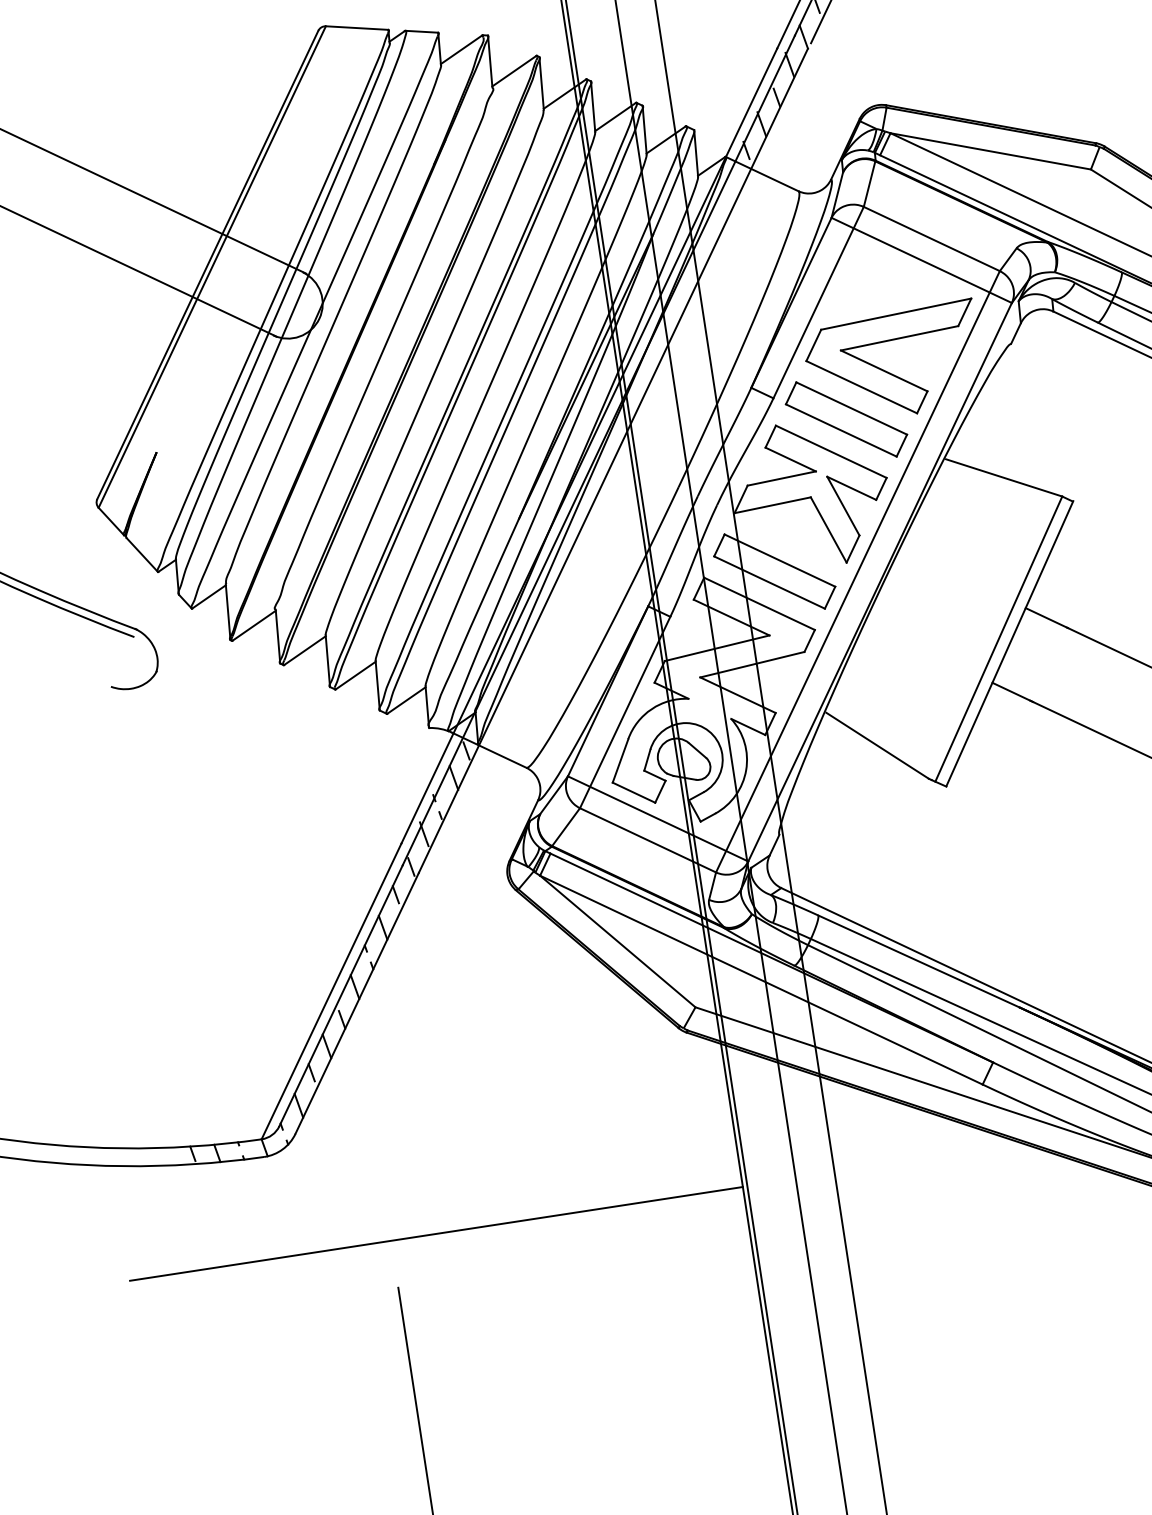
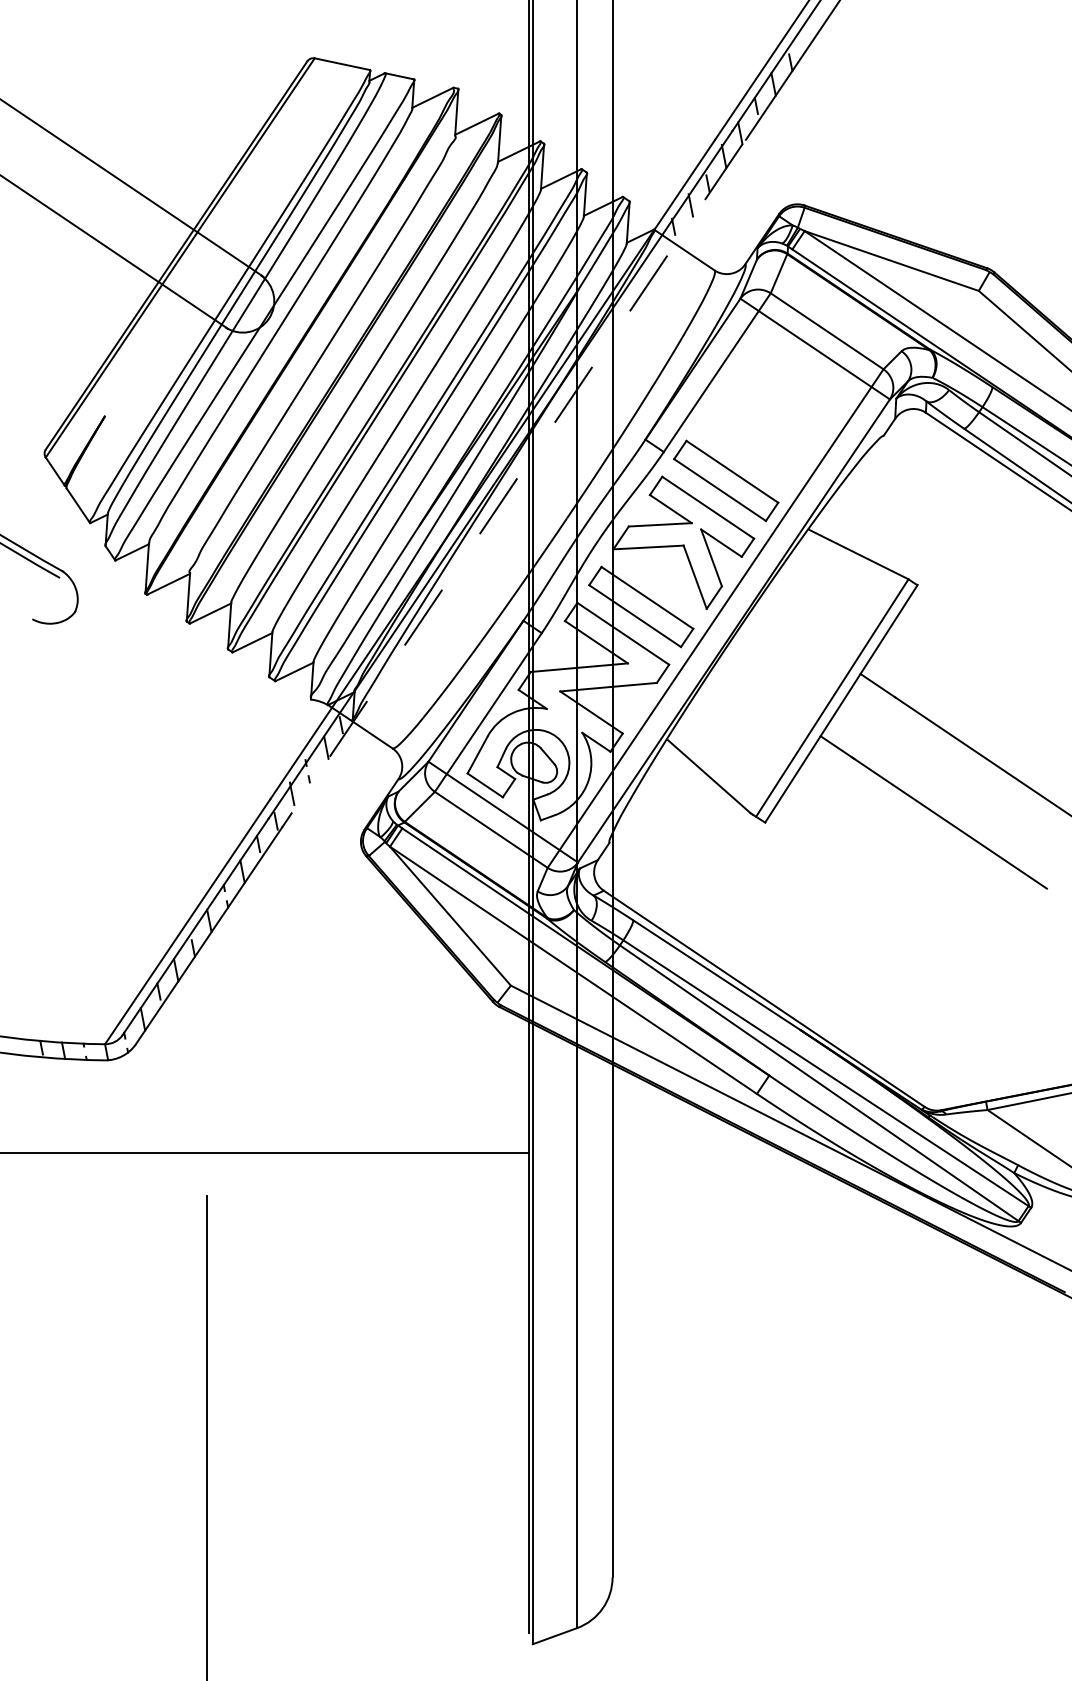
part: (889, 372) -> (771, 444), removed
line: (612, 461) -> (511, 486), solid -> dashed

